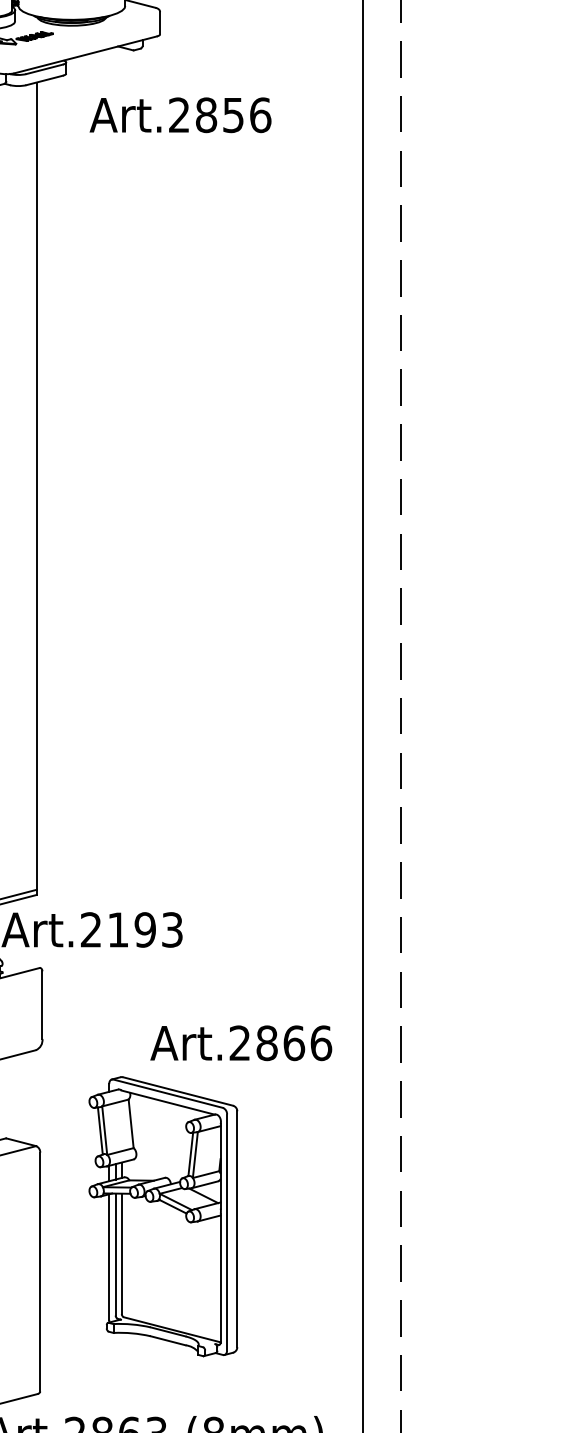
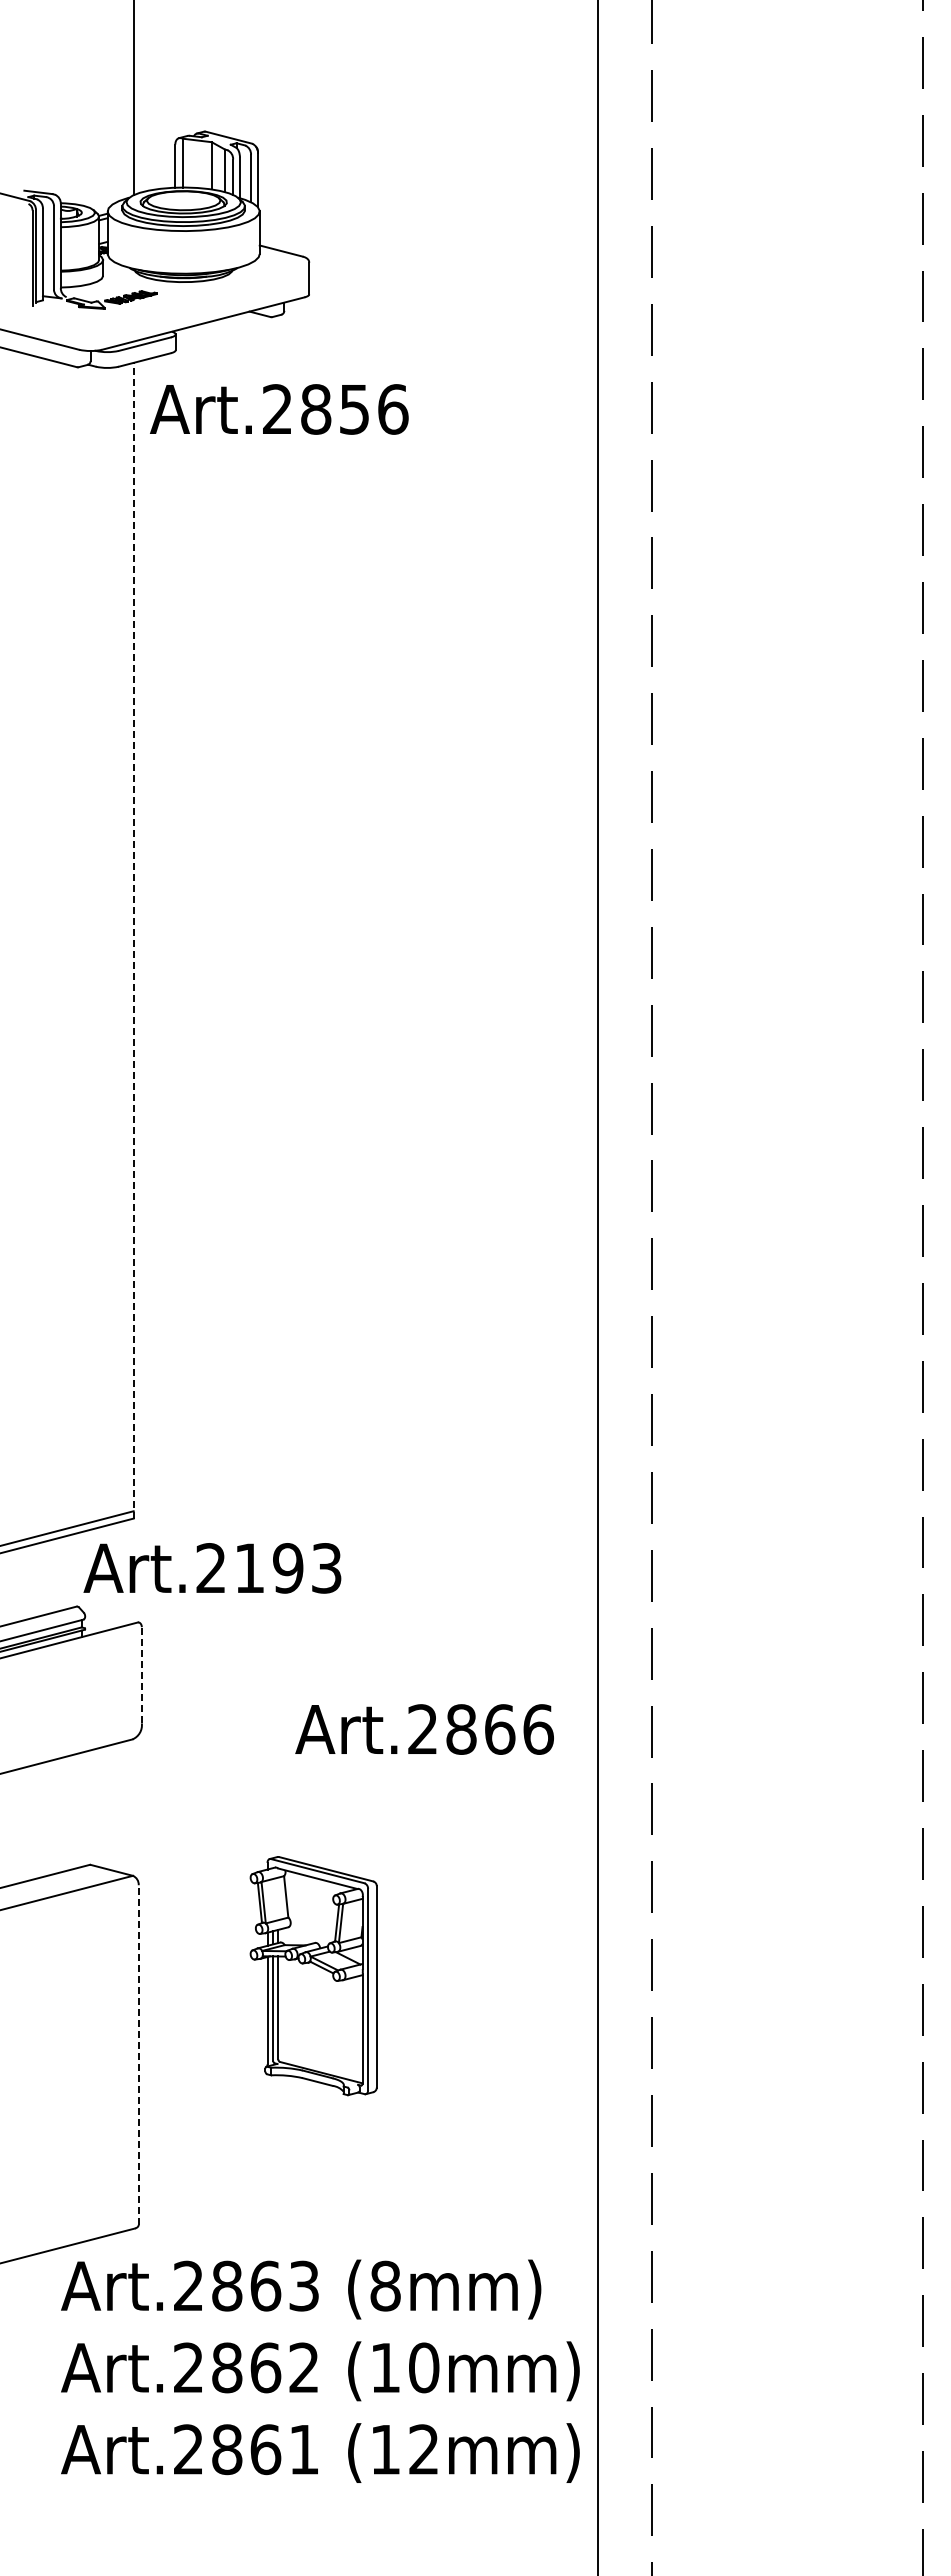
text: (180, 115) -> (279, 409), moved
line: (36, 488) -> (133, 940), solid -> dashed
line: (42, 1004) -> (141, 1674), solid -> dashed
part: (163, 1216) -> (313, 1975), size x0.6
line: (40, 1272) -> (138, 2055), solid -> dashed

